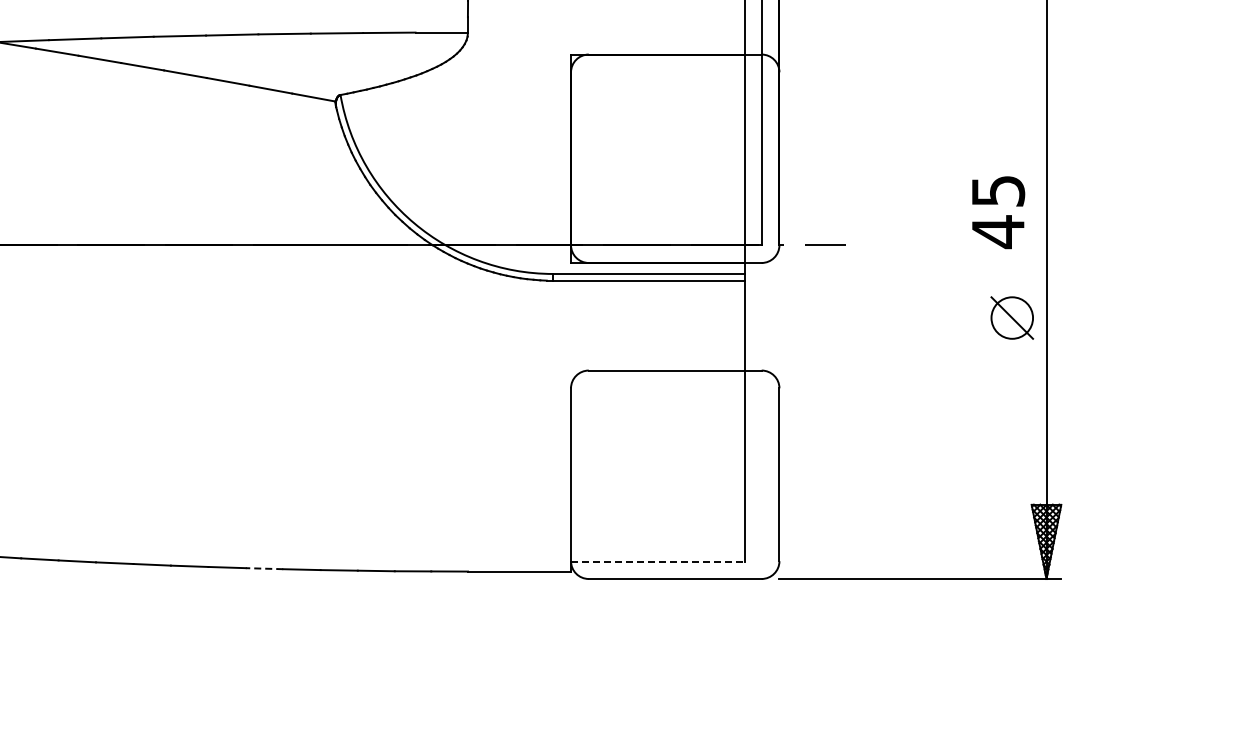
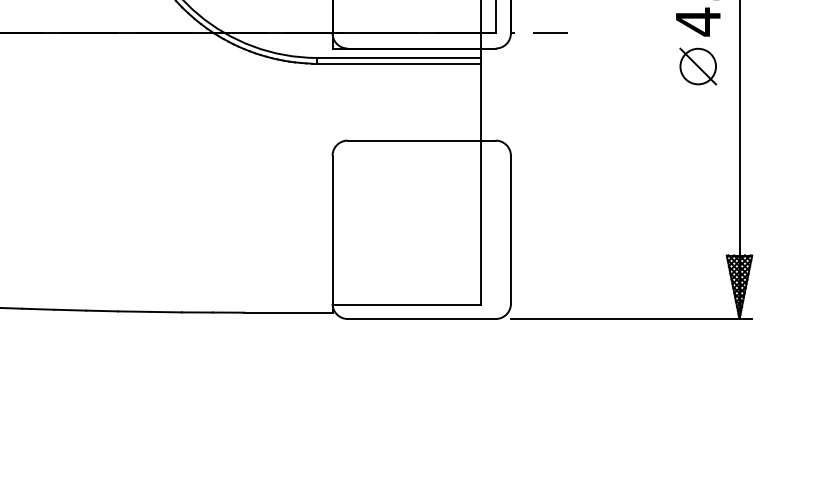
part: (1012, 317) -> (698, 66), moved
line: (657, 562) -> (406, 304), dashed -> solid
line: (264, 568) -> (70, 310), dashed -> solid

